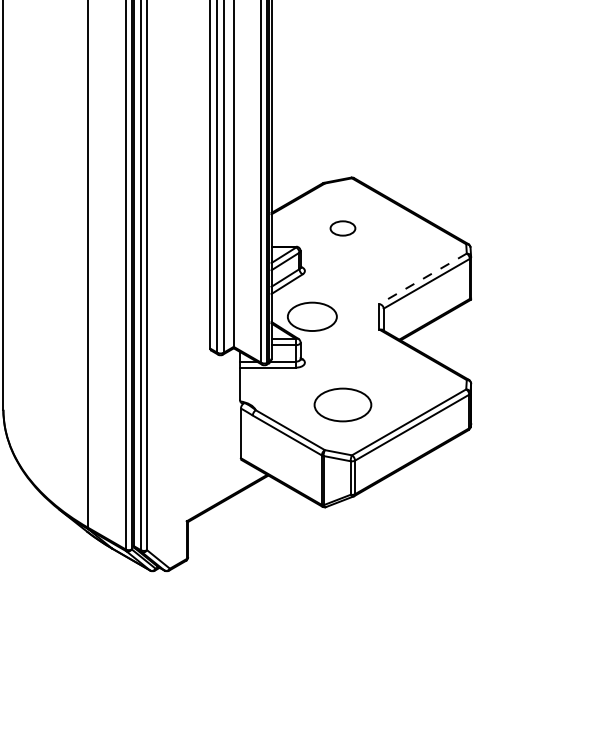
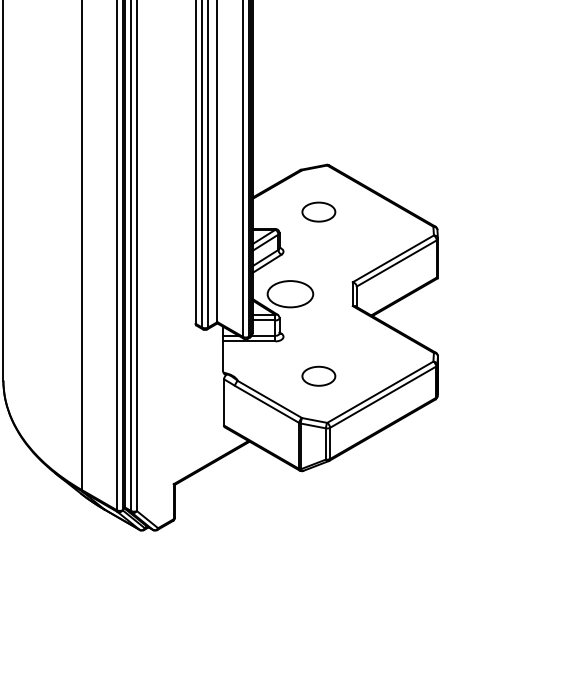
part: (342, 228) -> (318, 212), size x1.43
line: (422, 279) -> (392, 259), dashed -> solid
part: (342, 405) -> (318, 376), size x0.62

